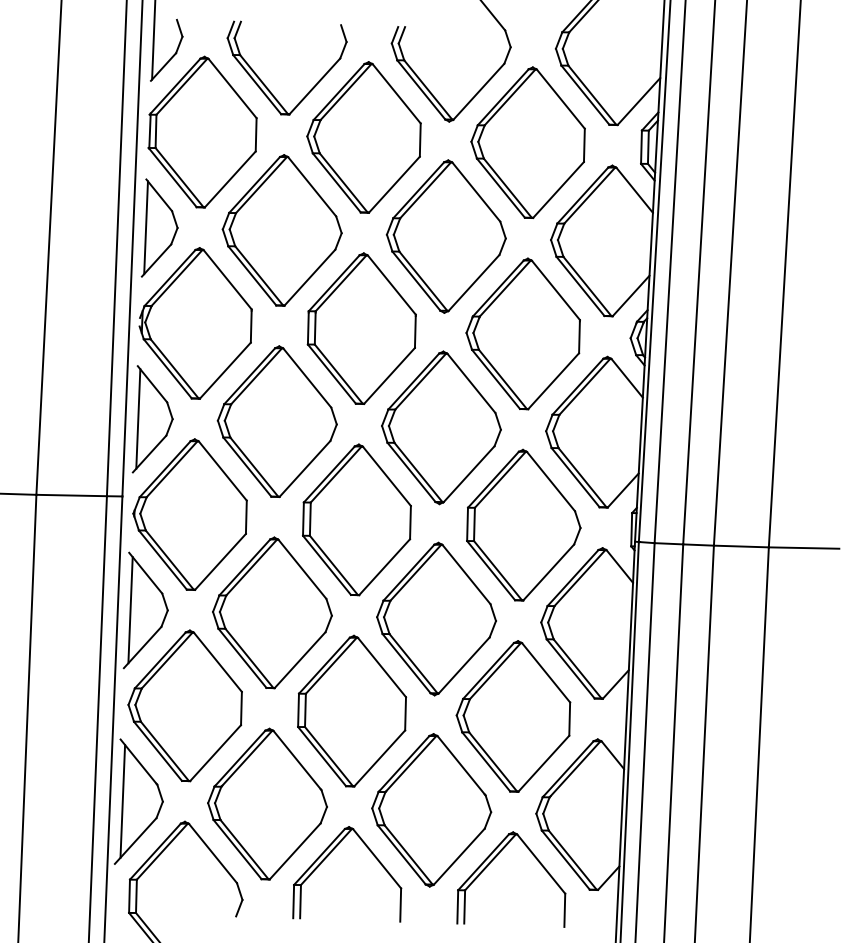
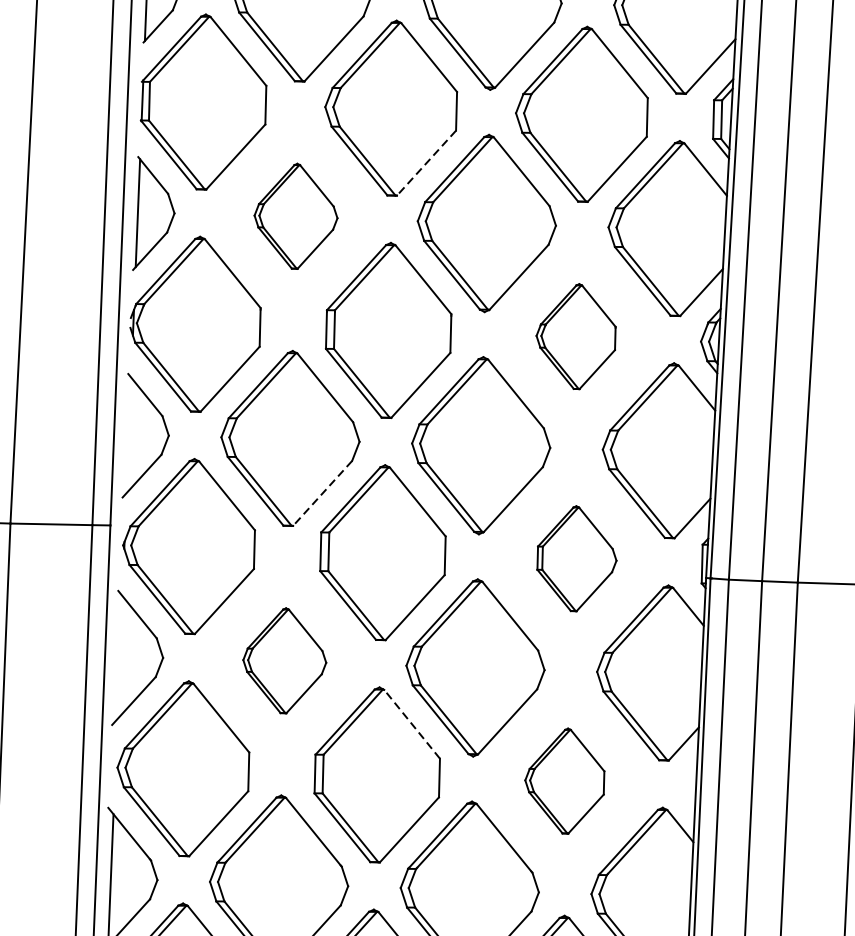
line: (394, 184) -> (426, 162), solid -> dashed
part: (281, 230) -> (295, 216), size x0.6
part: (522, 333) -> (575, 336), size x0.6
line: (138, 418) -> (129, 434), removed
line: (305, 468) -> (323, 492), solid -> dashed
part: (523, 524) -> (576, 558), size x0.6
line: (130, 610) -> (119, 657), removed
part: (272, 612) -> (284, 660), size x0.6
line: (381, 667) -> (411, 724), solid -> dashed
part: (513, 716) -> (564, 781), size x0.6

